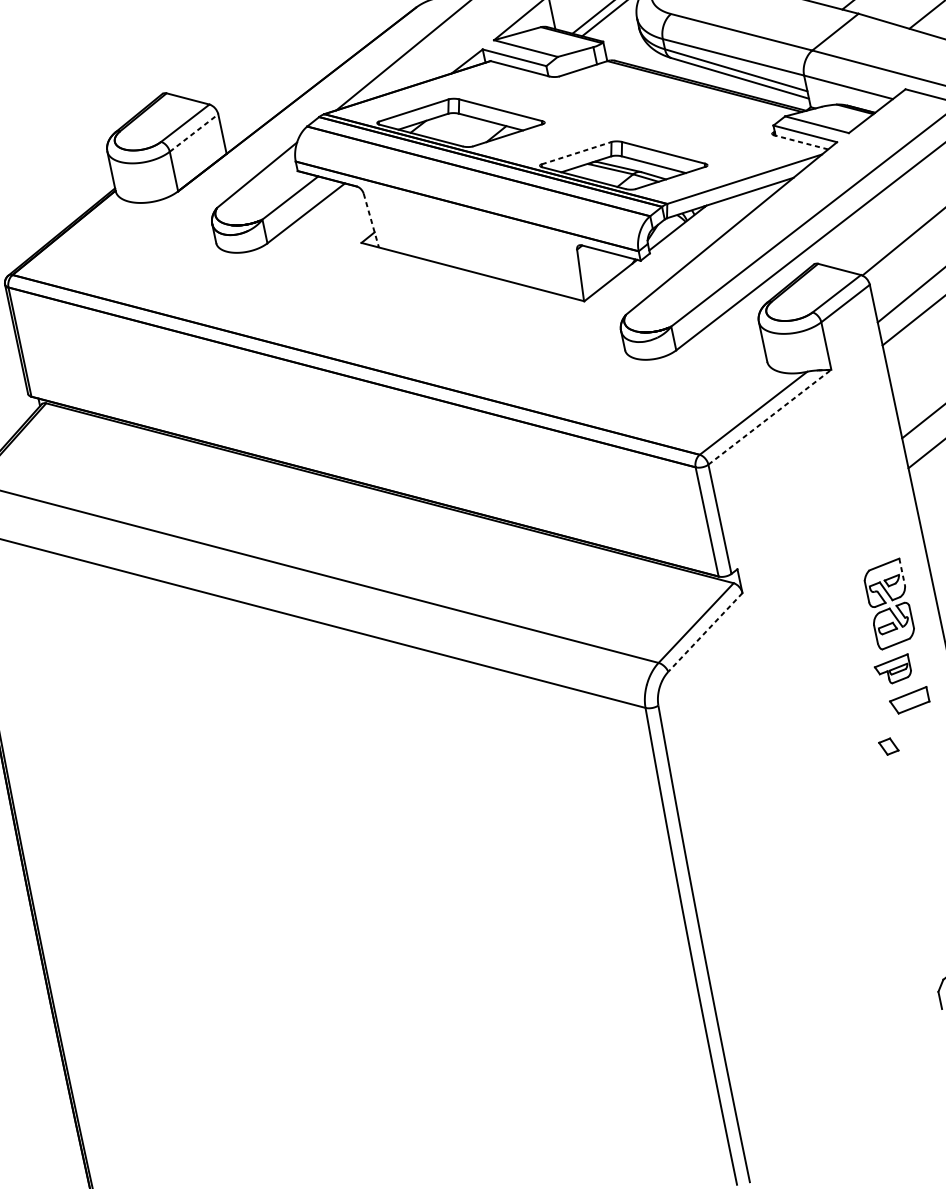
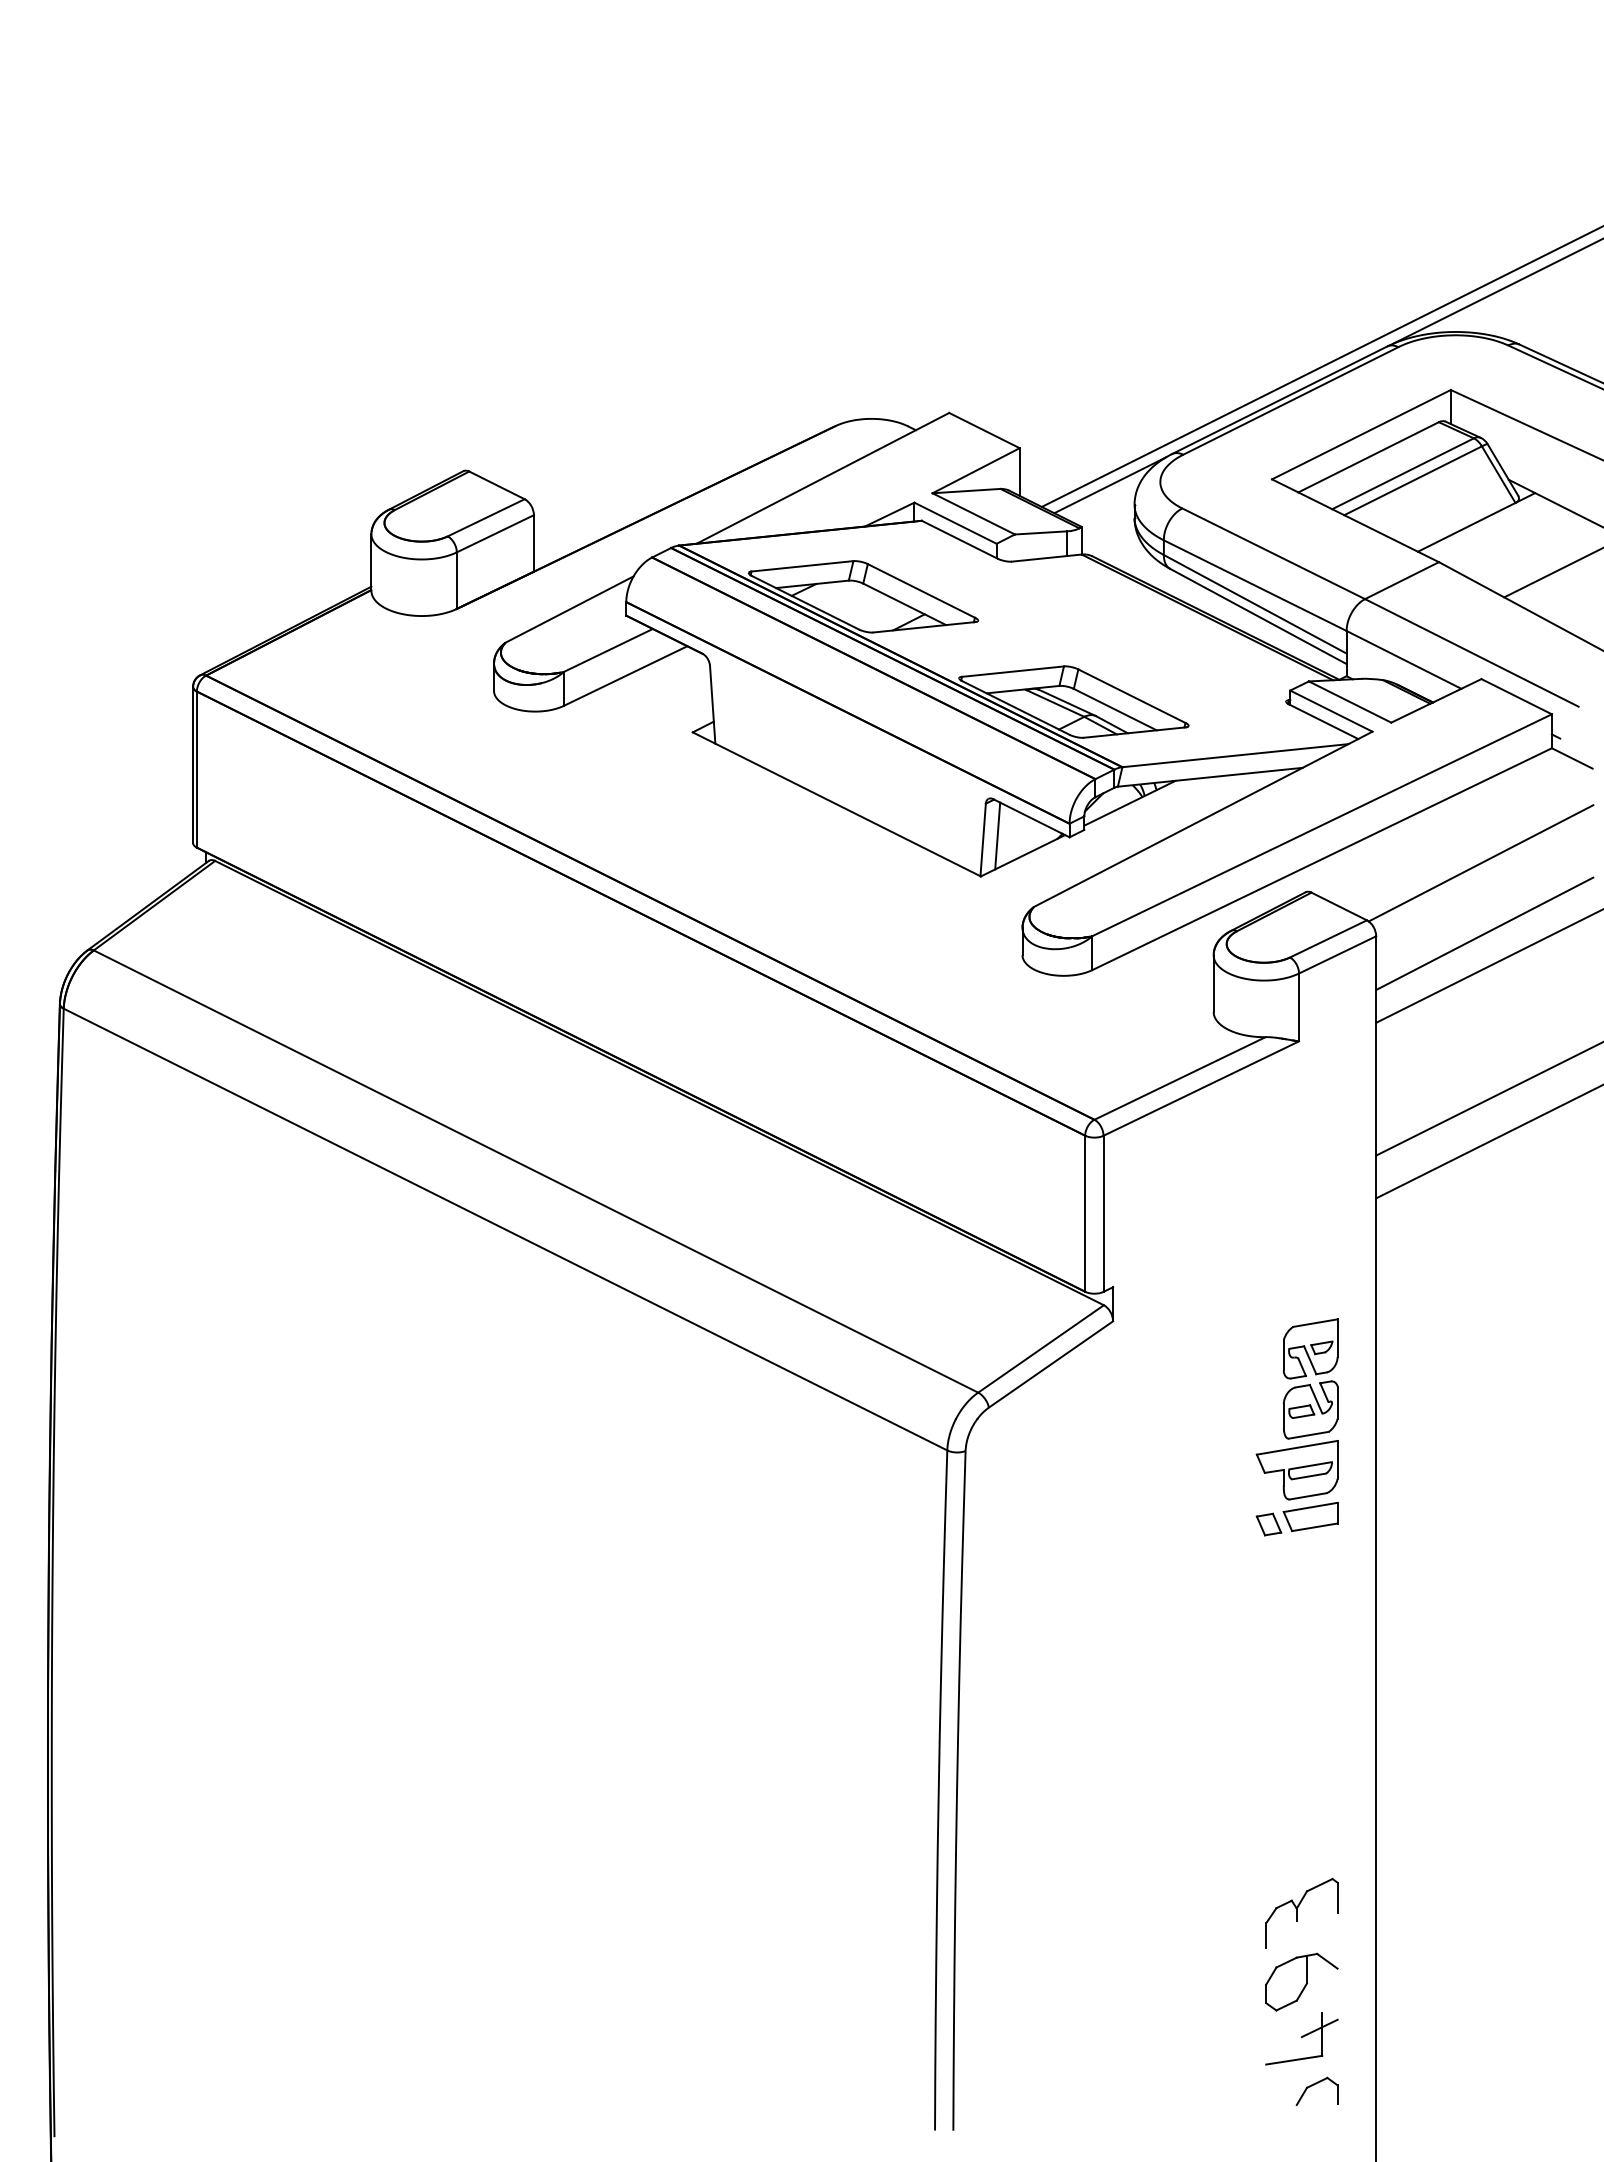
line: (194, 132) -> (495, 533), dashed -> solid
line: (801, 142) -> (1323, 721), dashed -> solid
line: (576, 153) -> (1013, 671), dashed -> solid
line: (371, 221) -> (712, 705), dashed -> solid
line: (589, 270) -> (997, 835), added
line: (770, 417) -> (1201, 1088), dashed -> solid
line: (902, 572) -> (1337, 1338), dashed -> solid
line: (705, 632) -> (1050, 1364), dashed -> solid
part: (892, 670) -> (1296, 1470), size x1.67
part: (888, 746) -> (1268, 1524), moved

